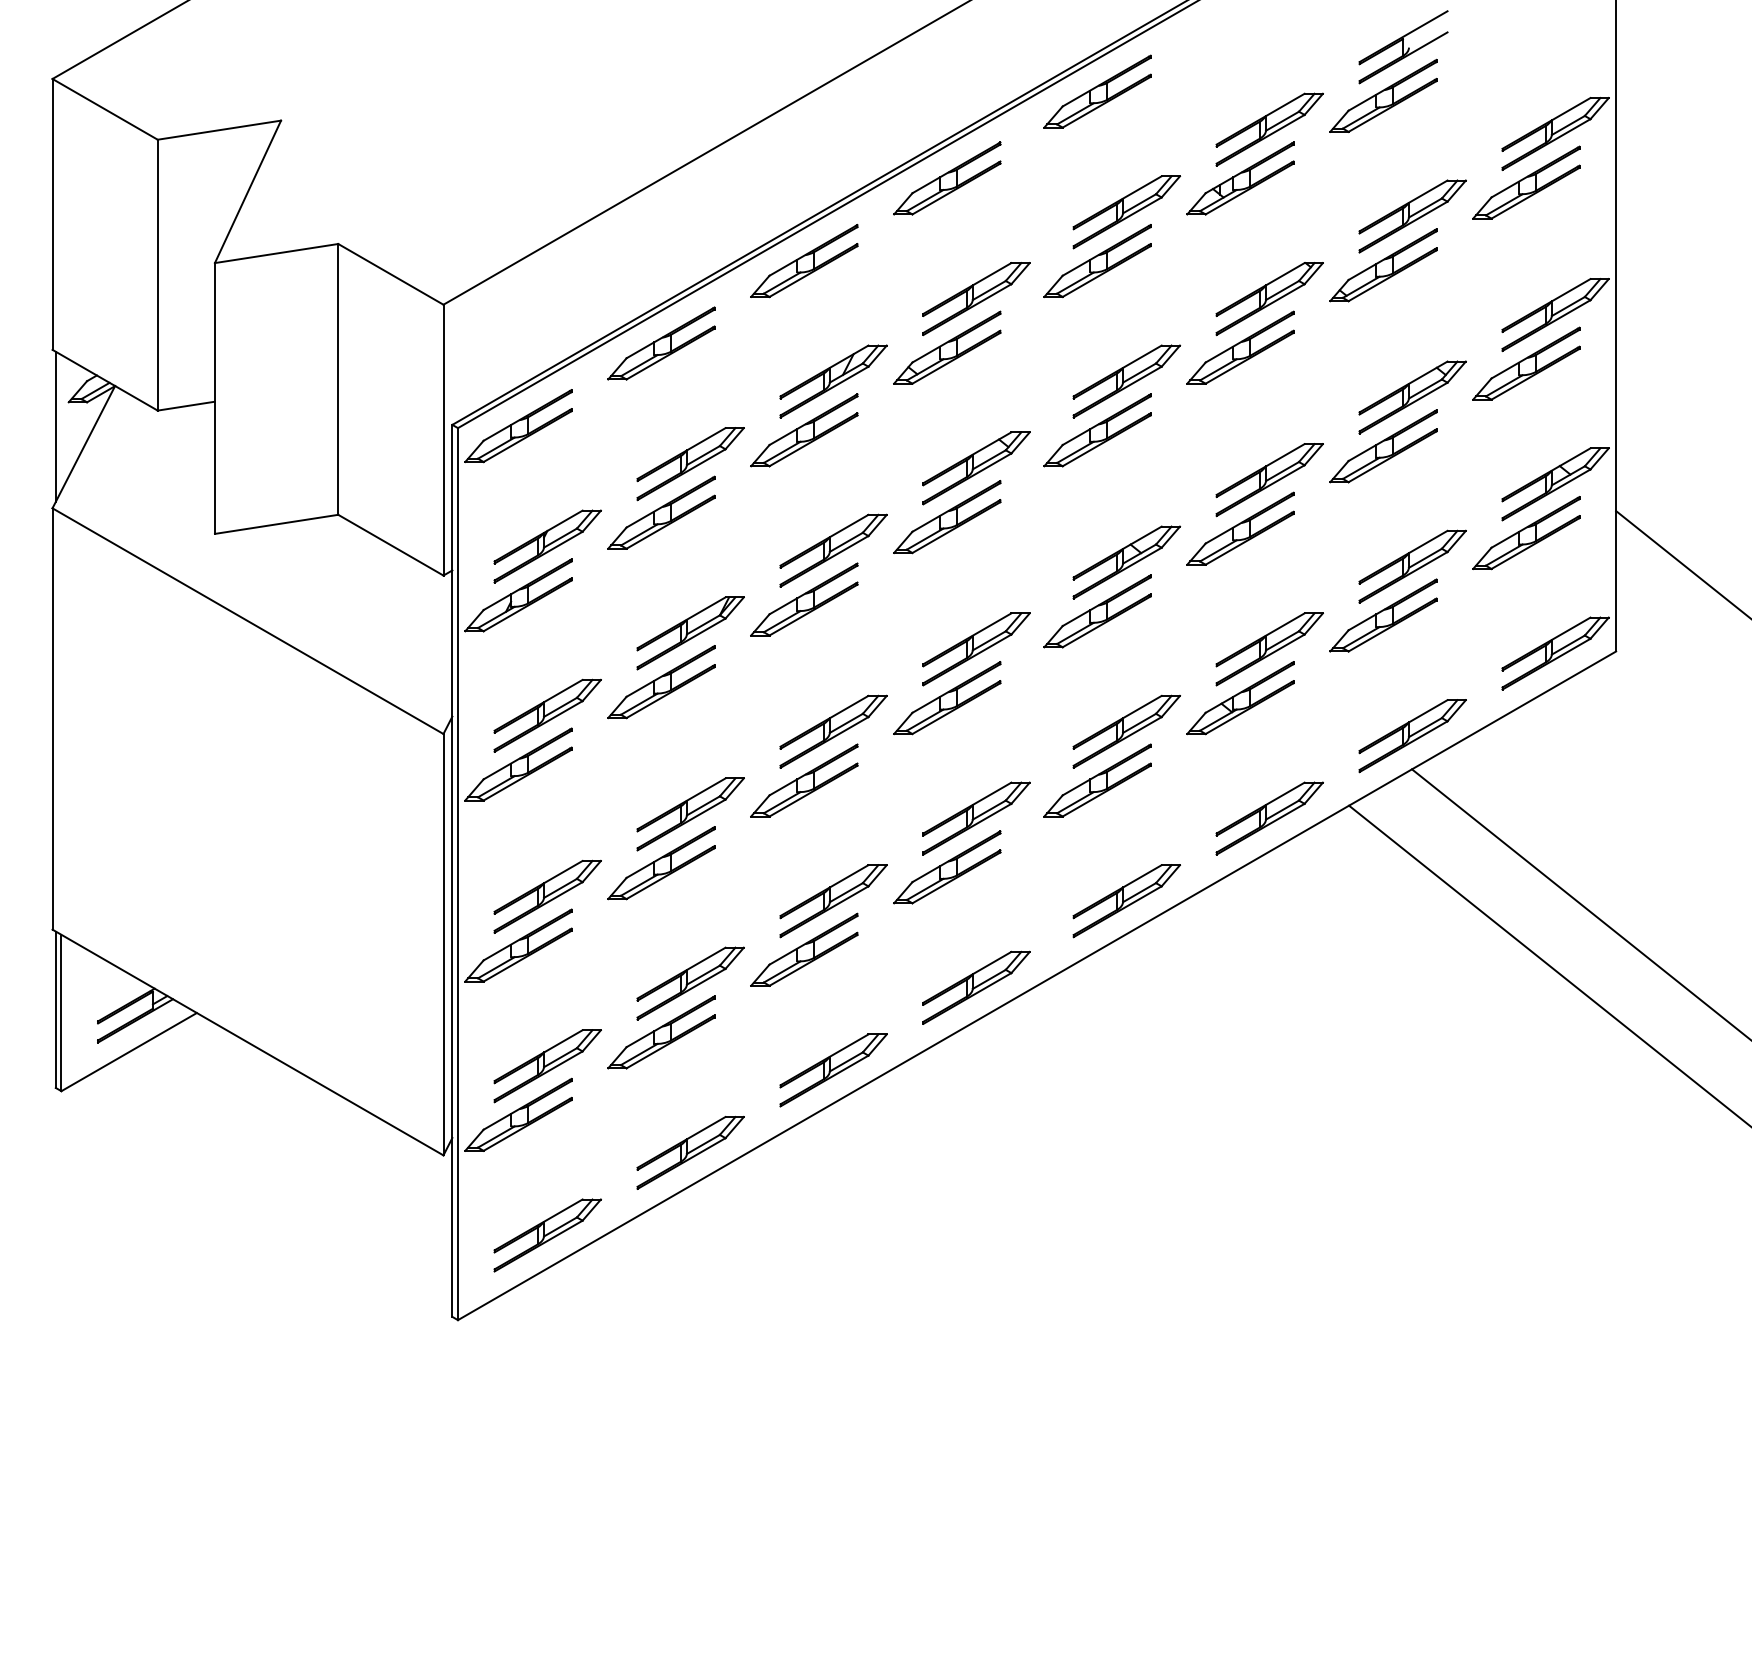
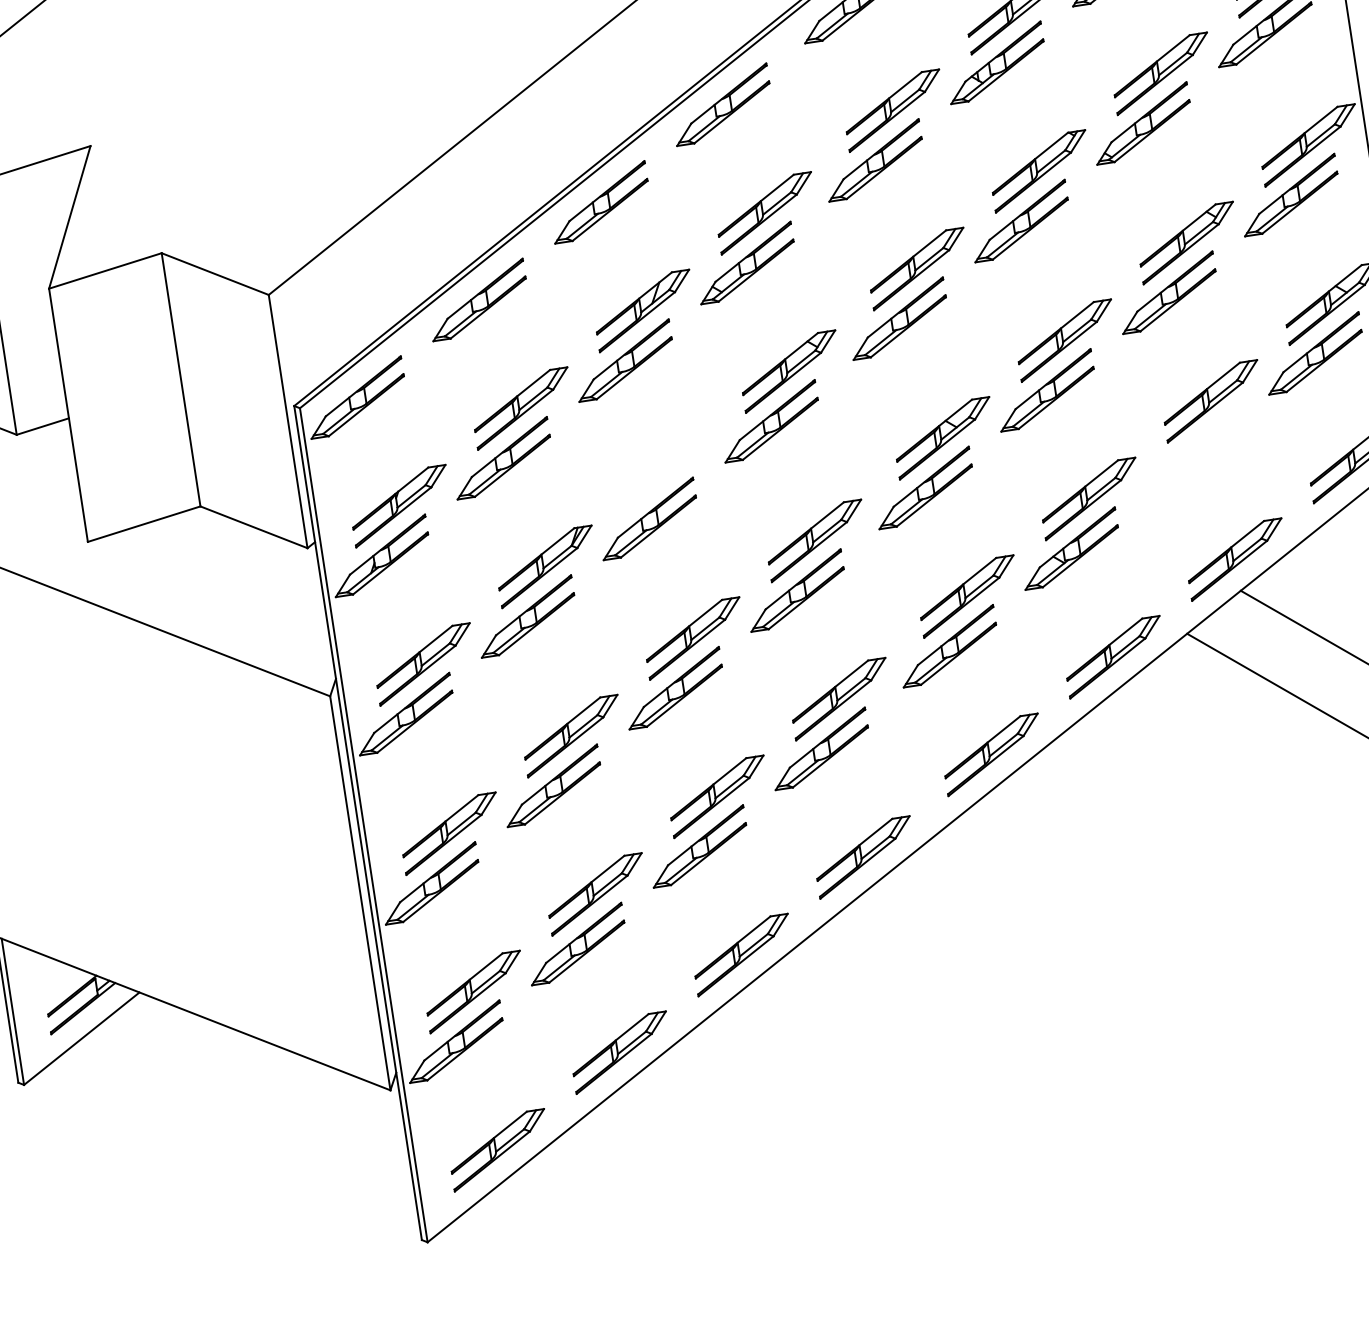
part: (833, 550) -> (668, 468), removed
part: (1383, 615) -> (1192, 451), removed

